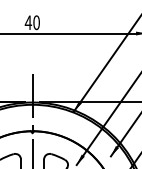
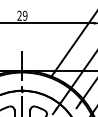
text: (32, 22) -> (22, 15), 40 -> 29

